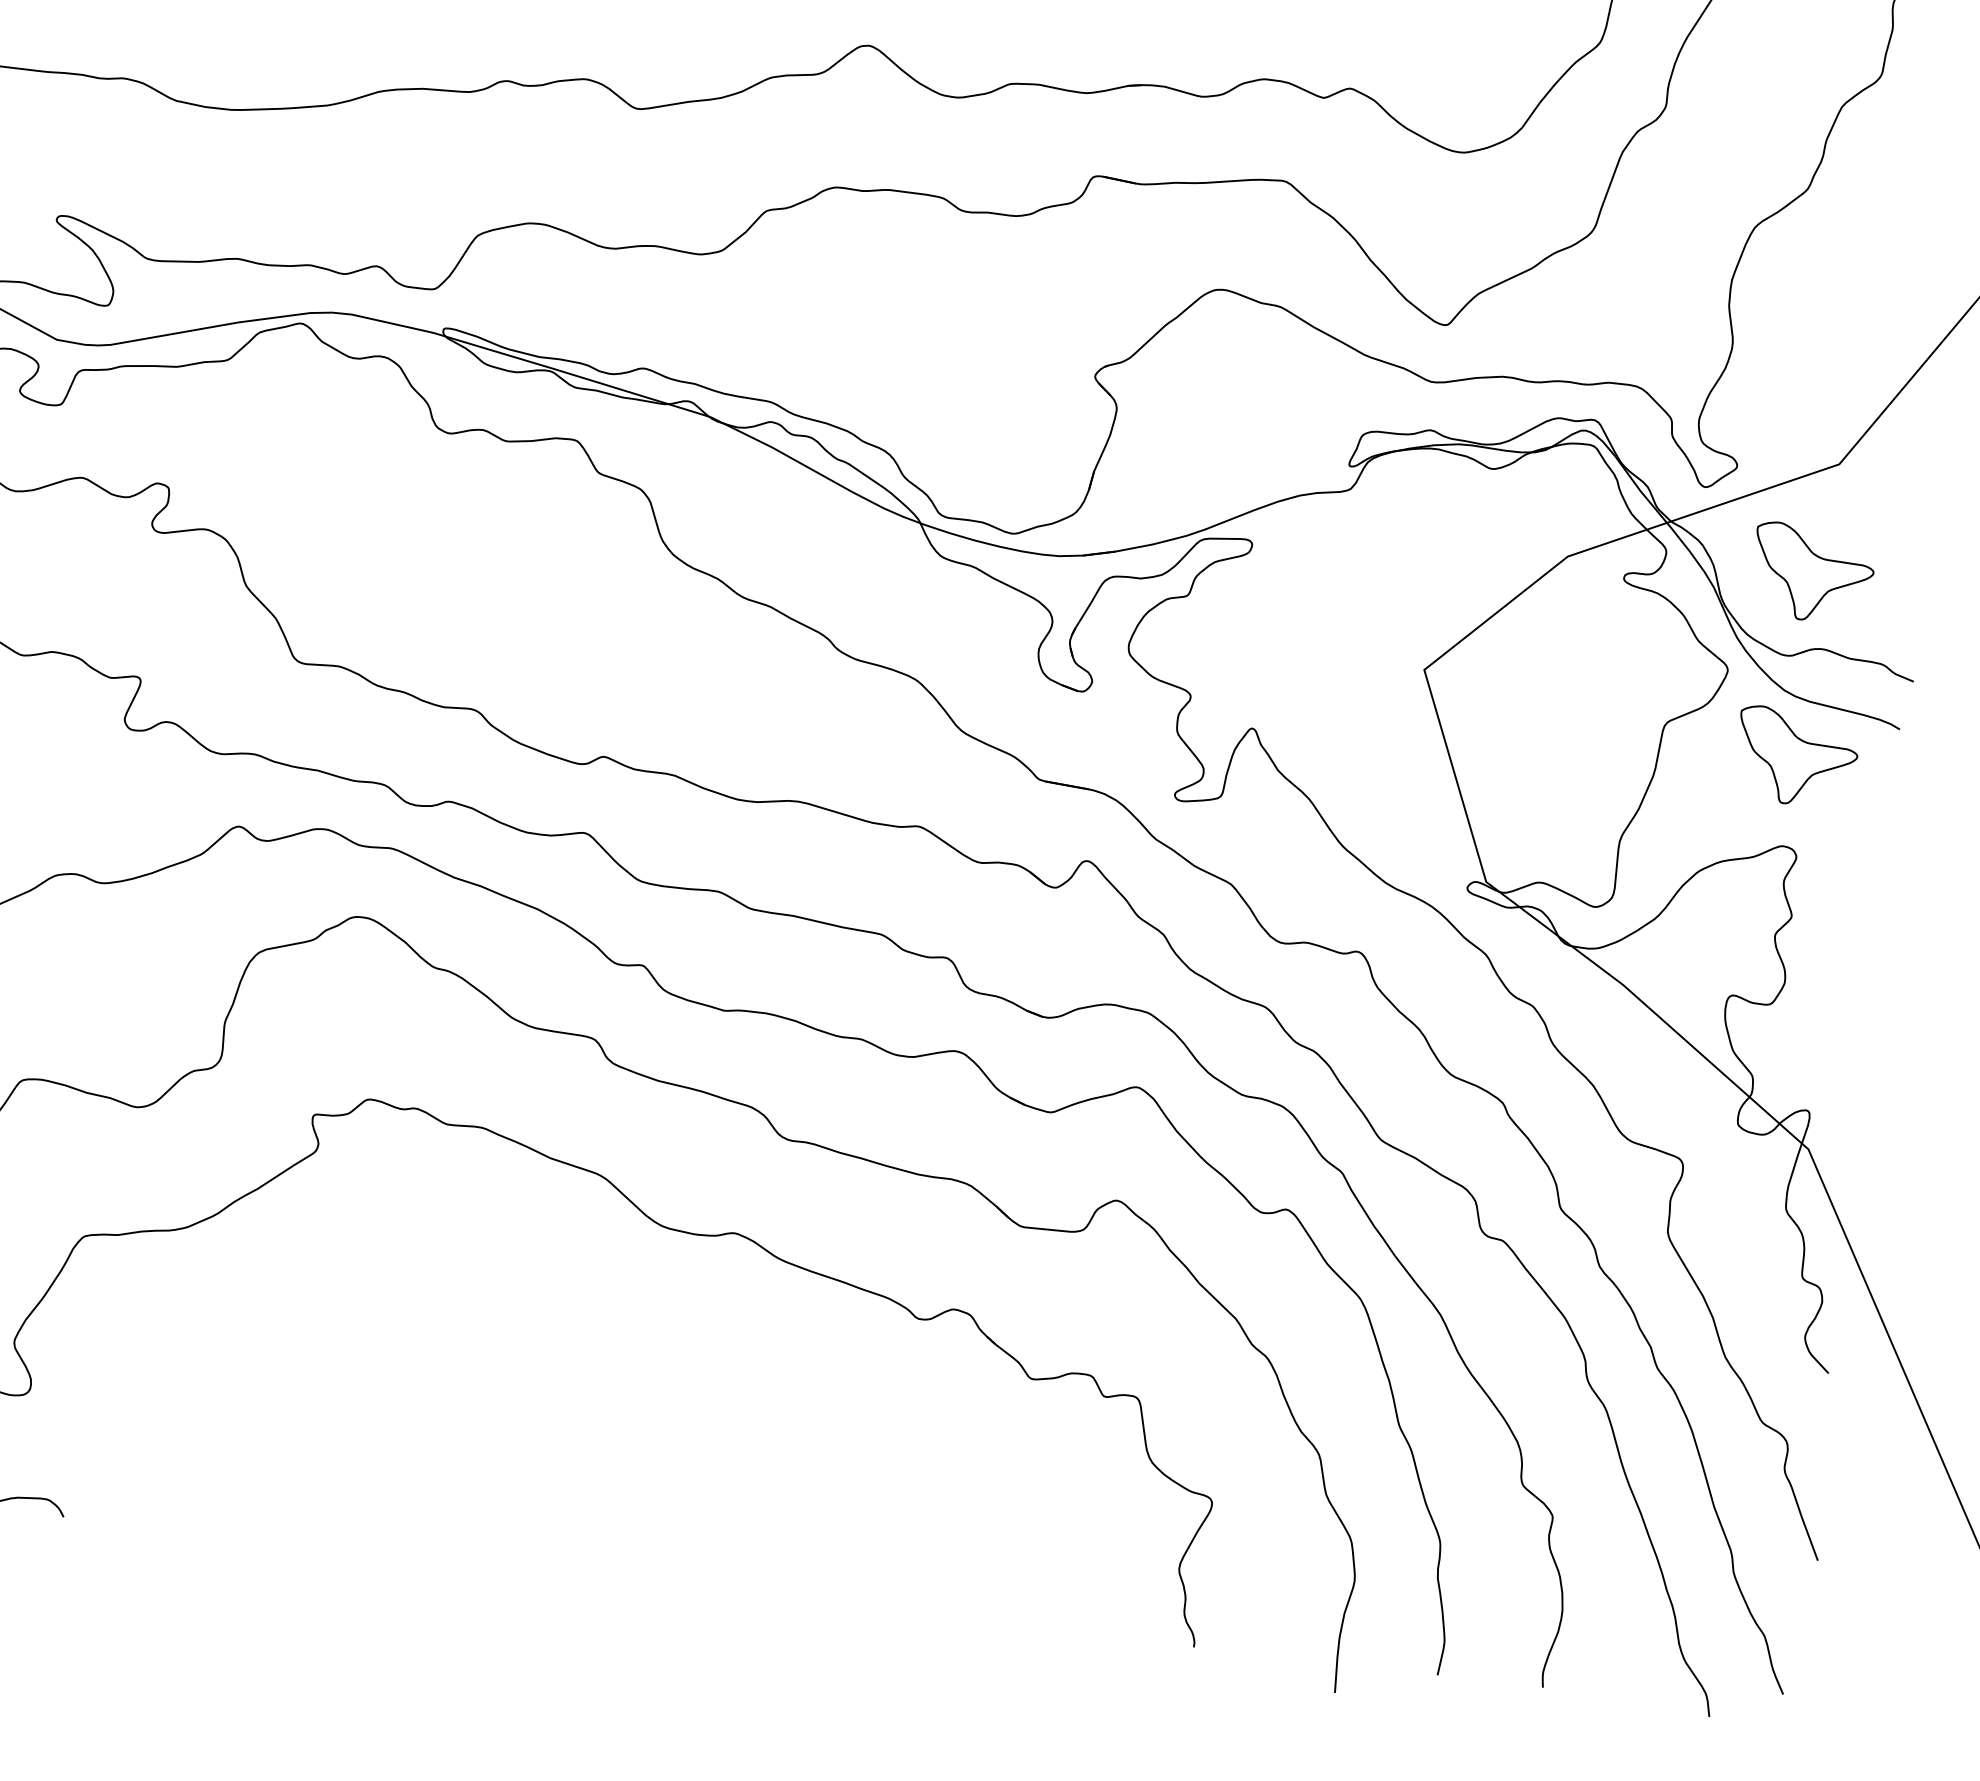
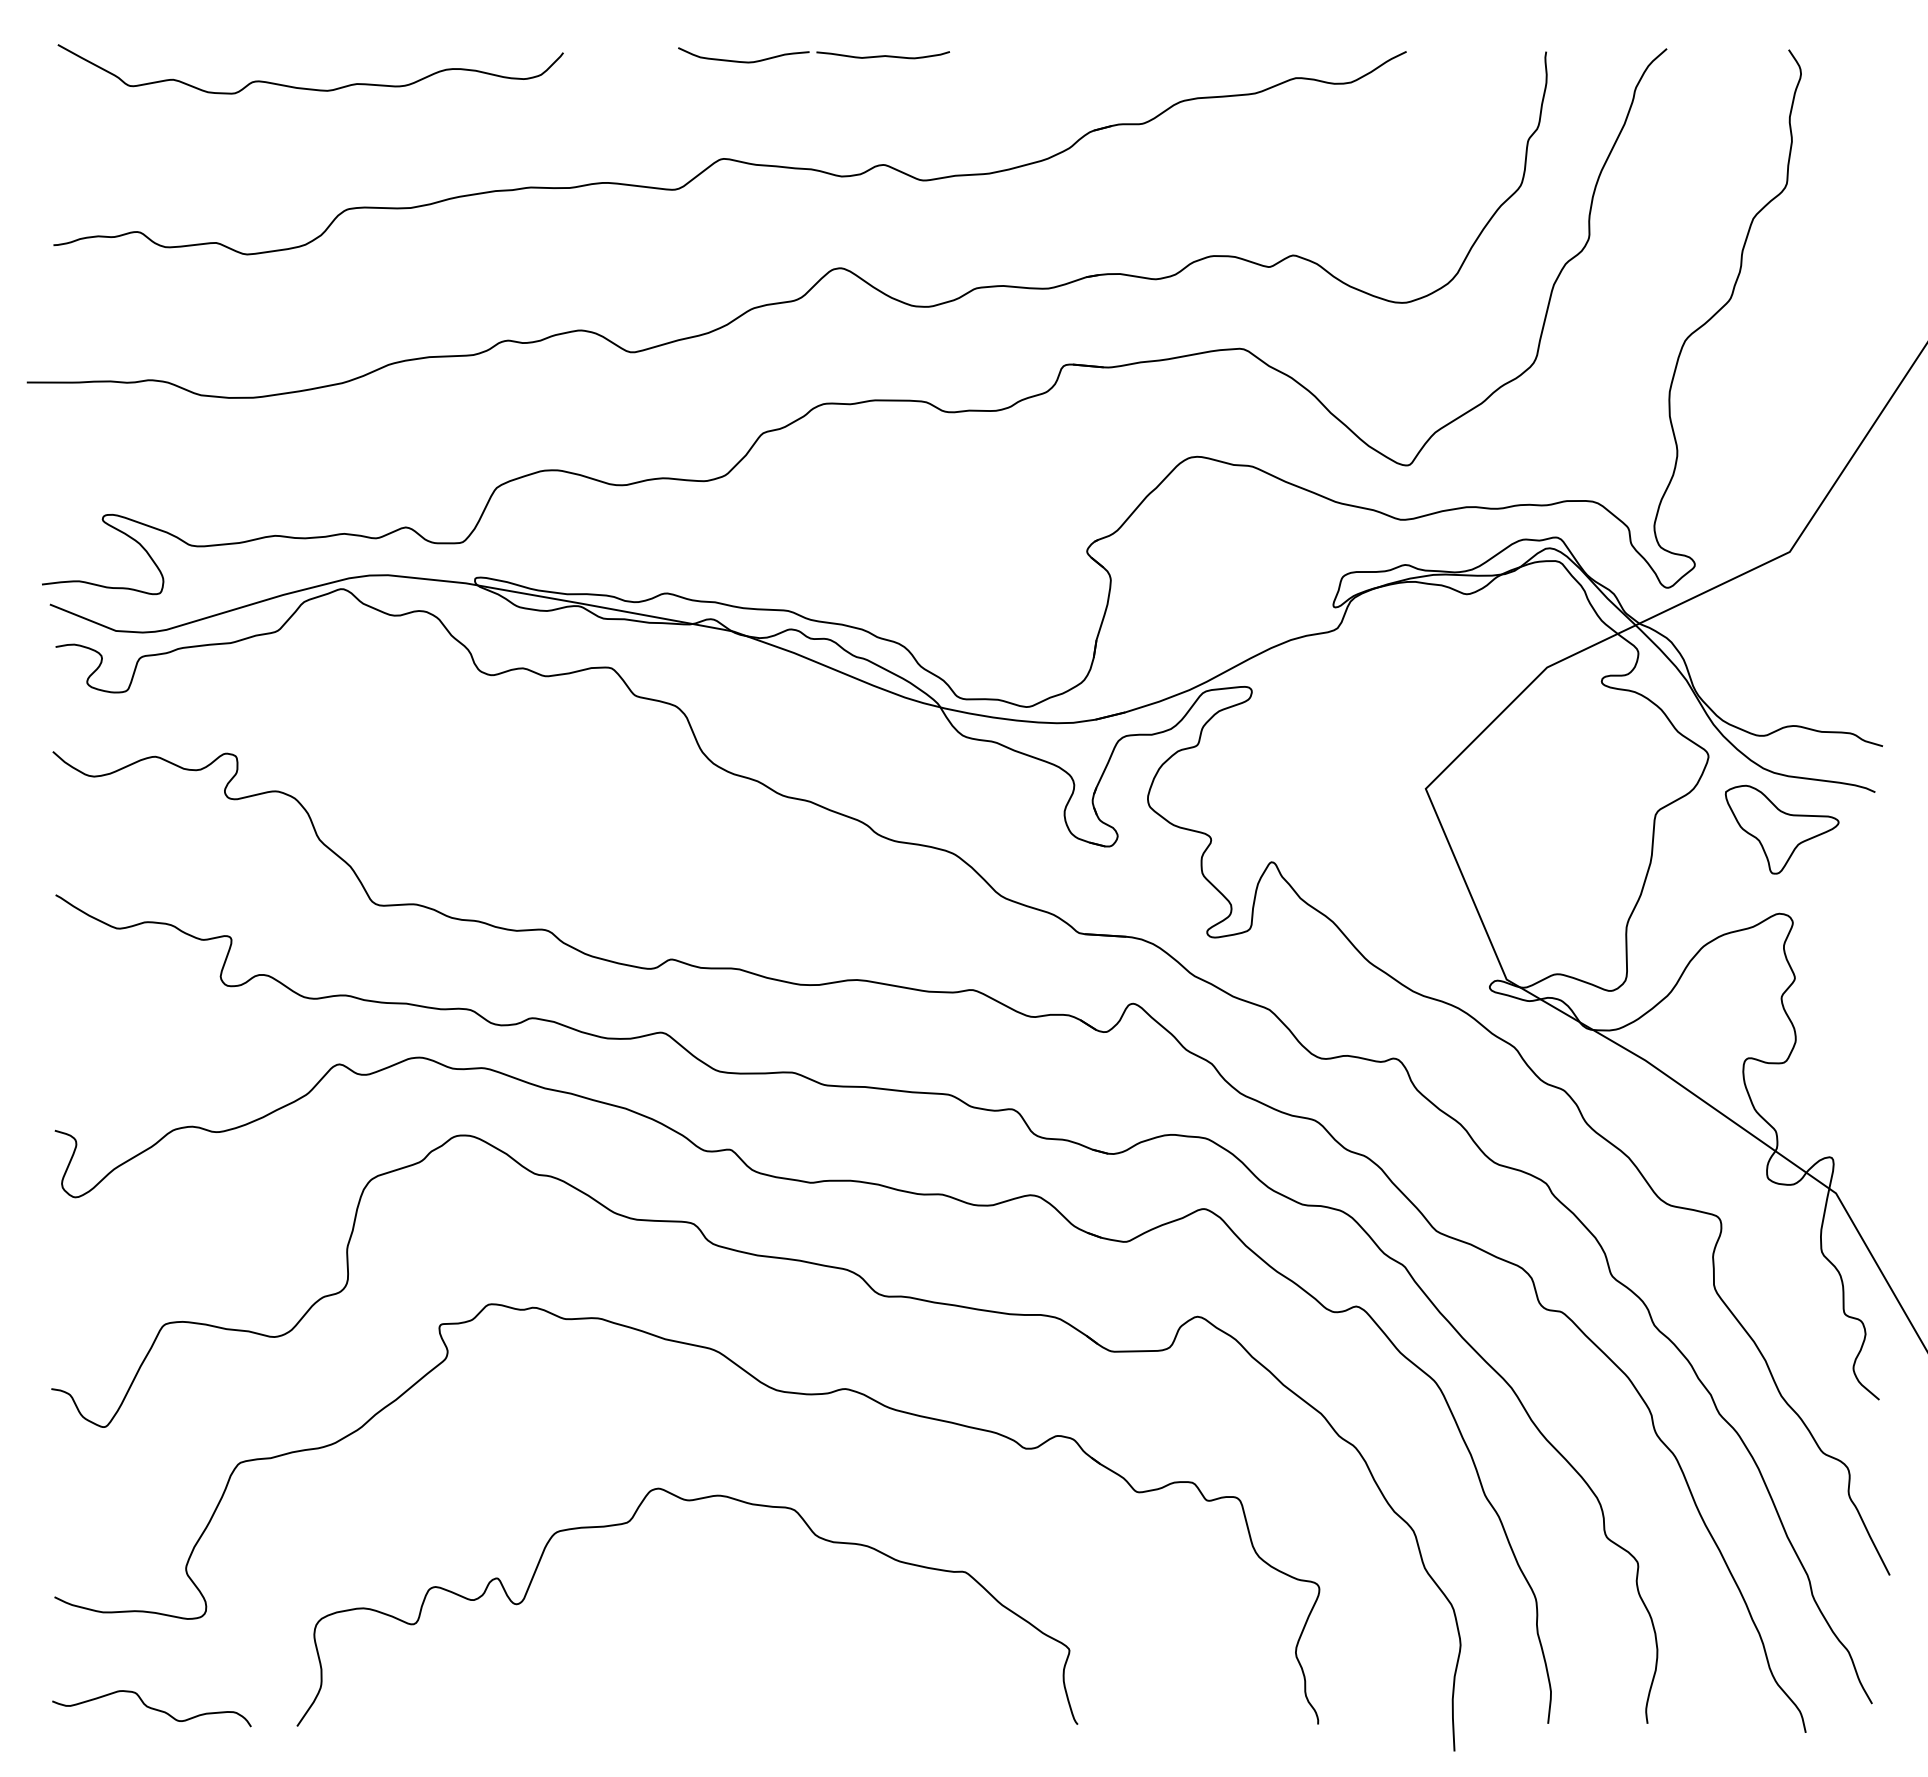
part: (1812, 573) -> (1776, 656), removed
curve: (489, 1347) -> (629, 1522), added

